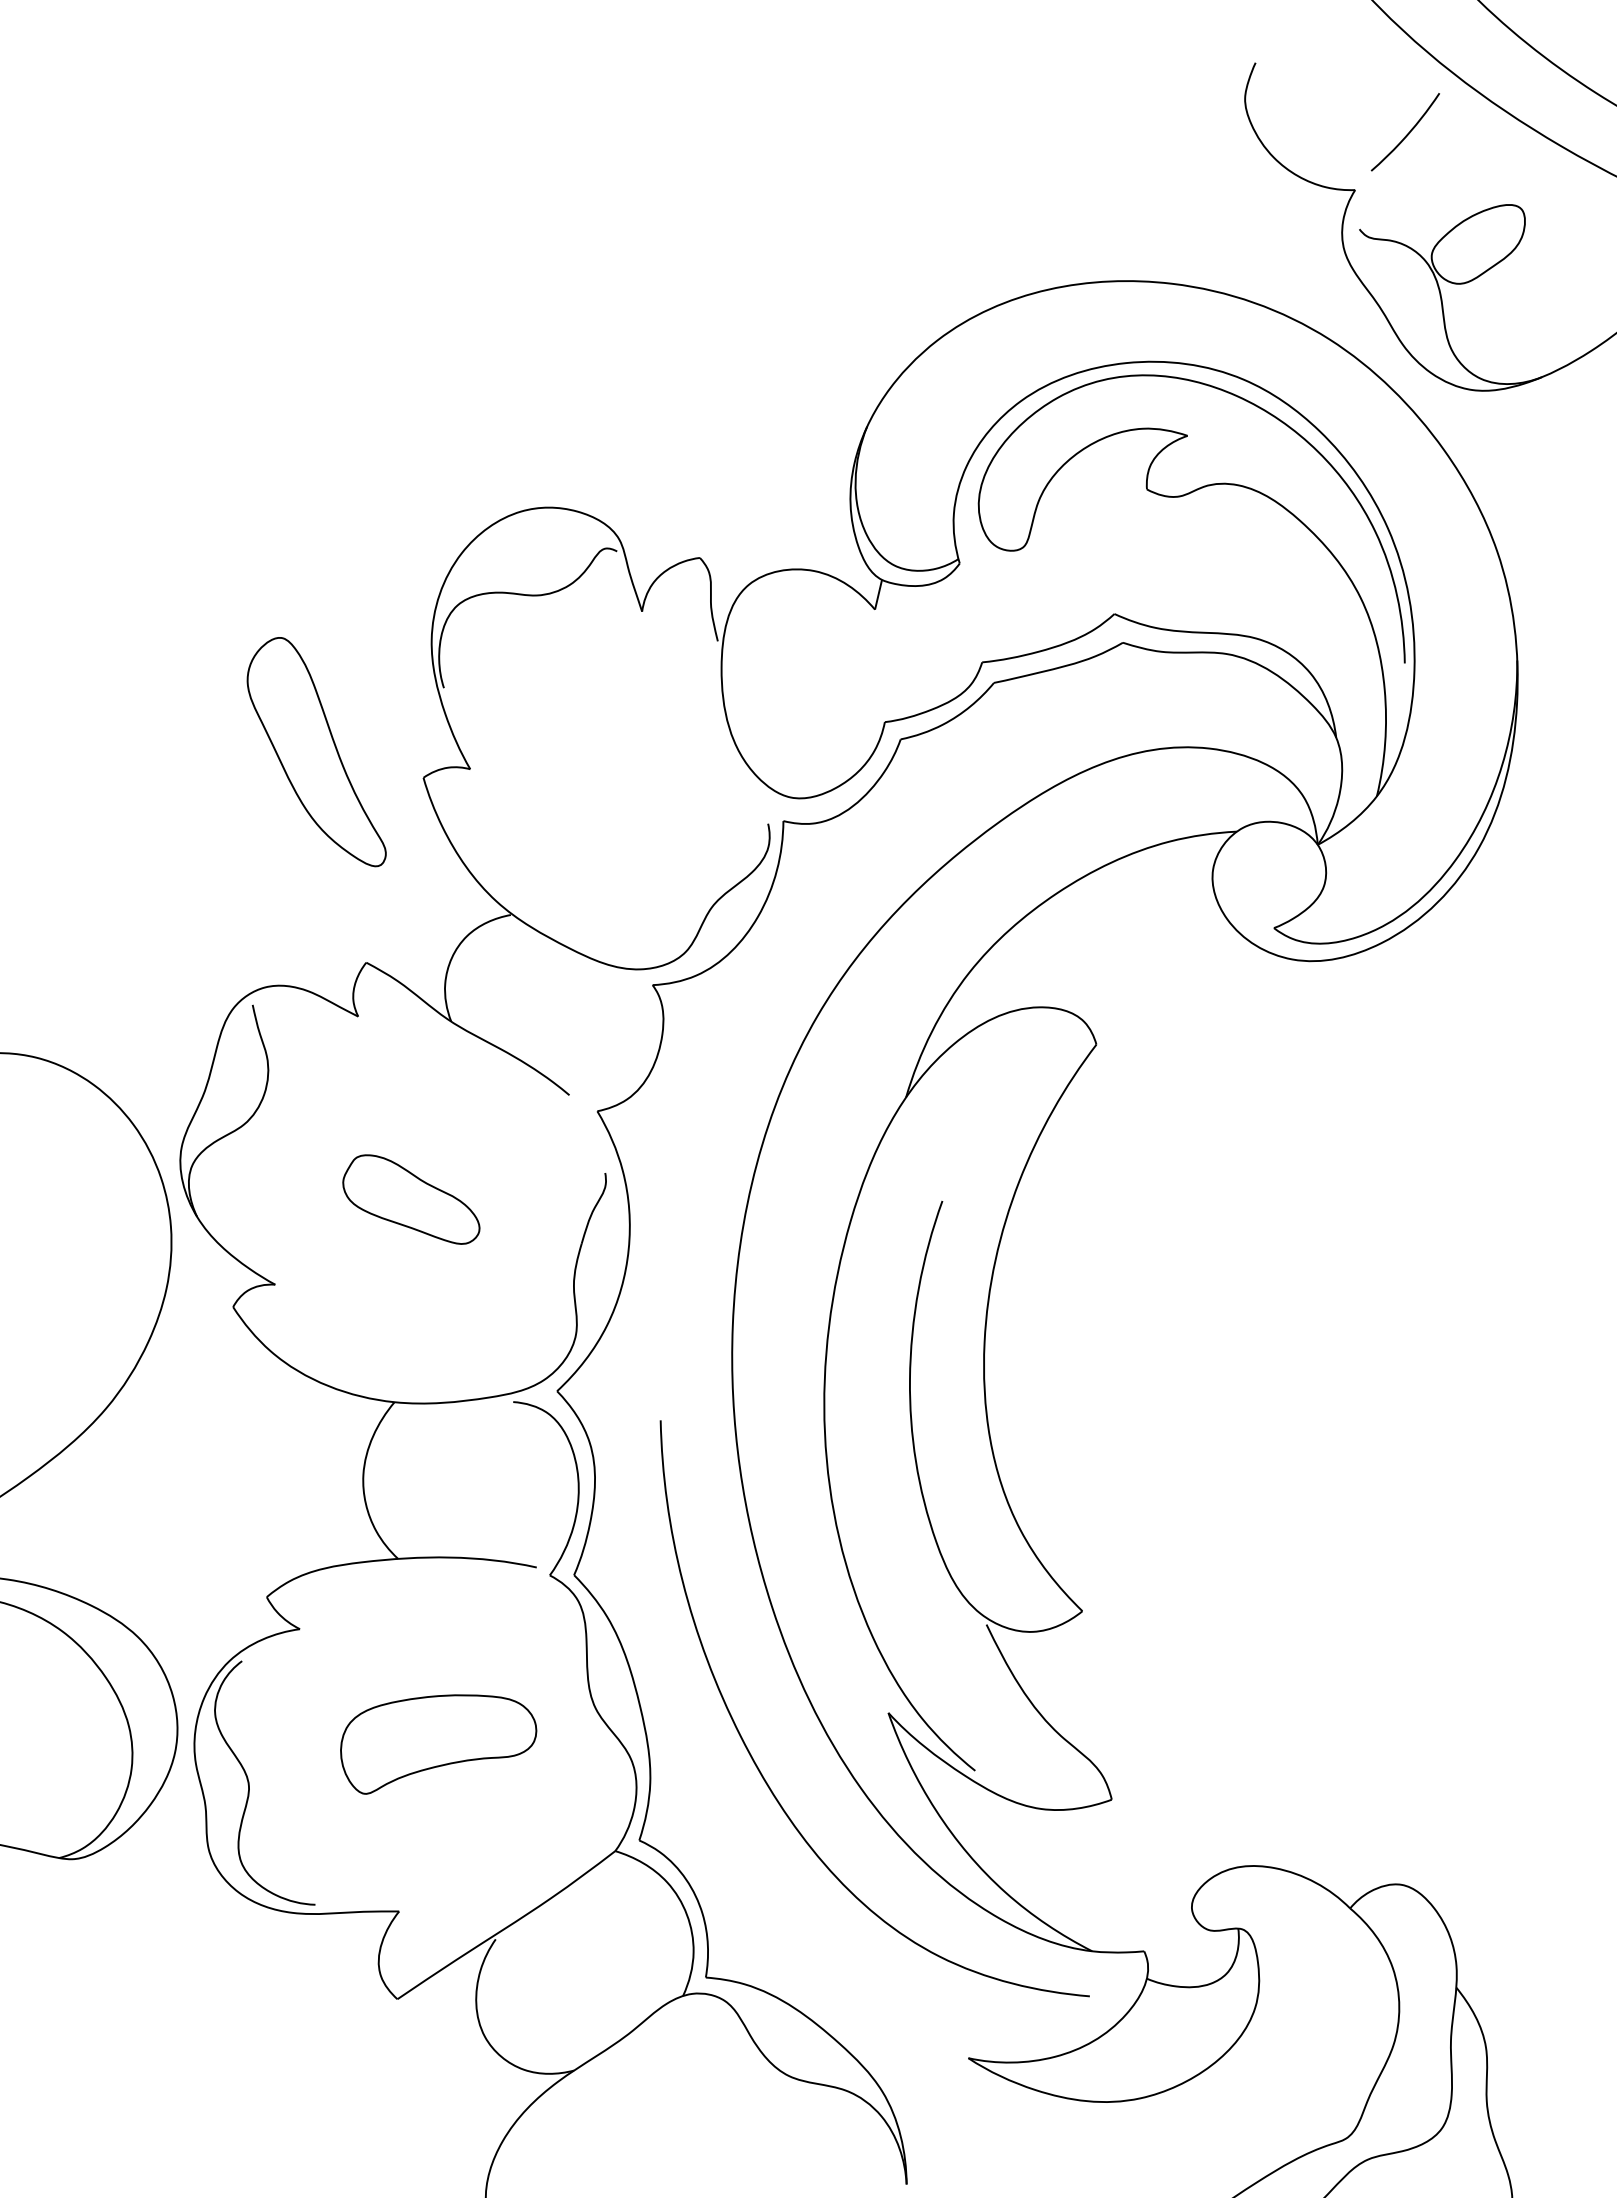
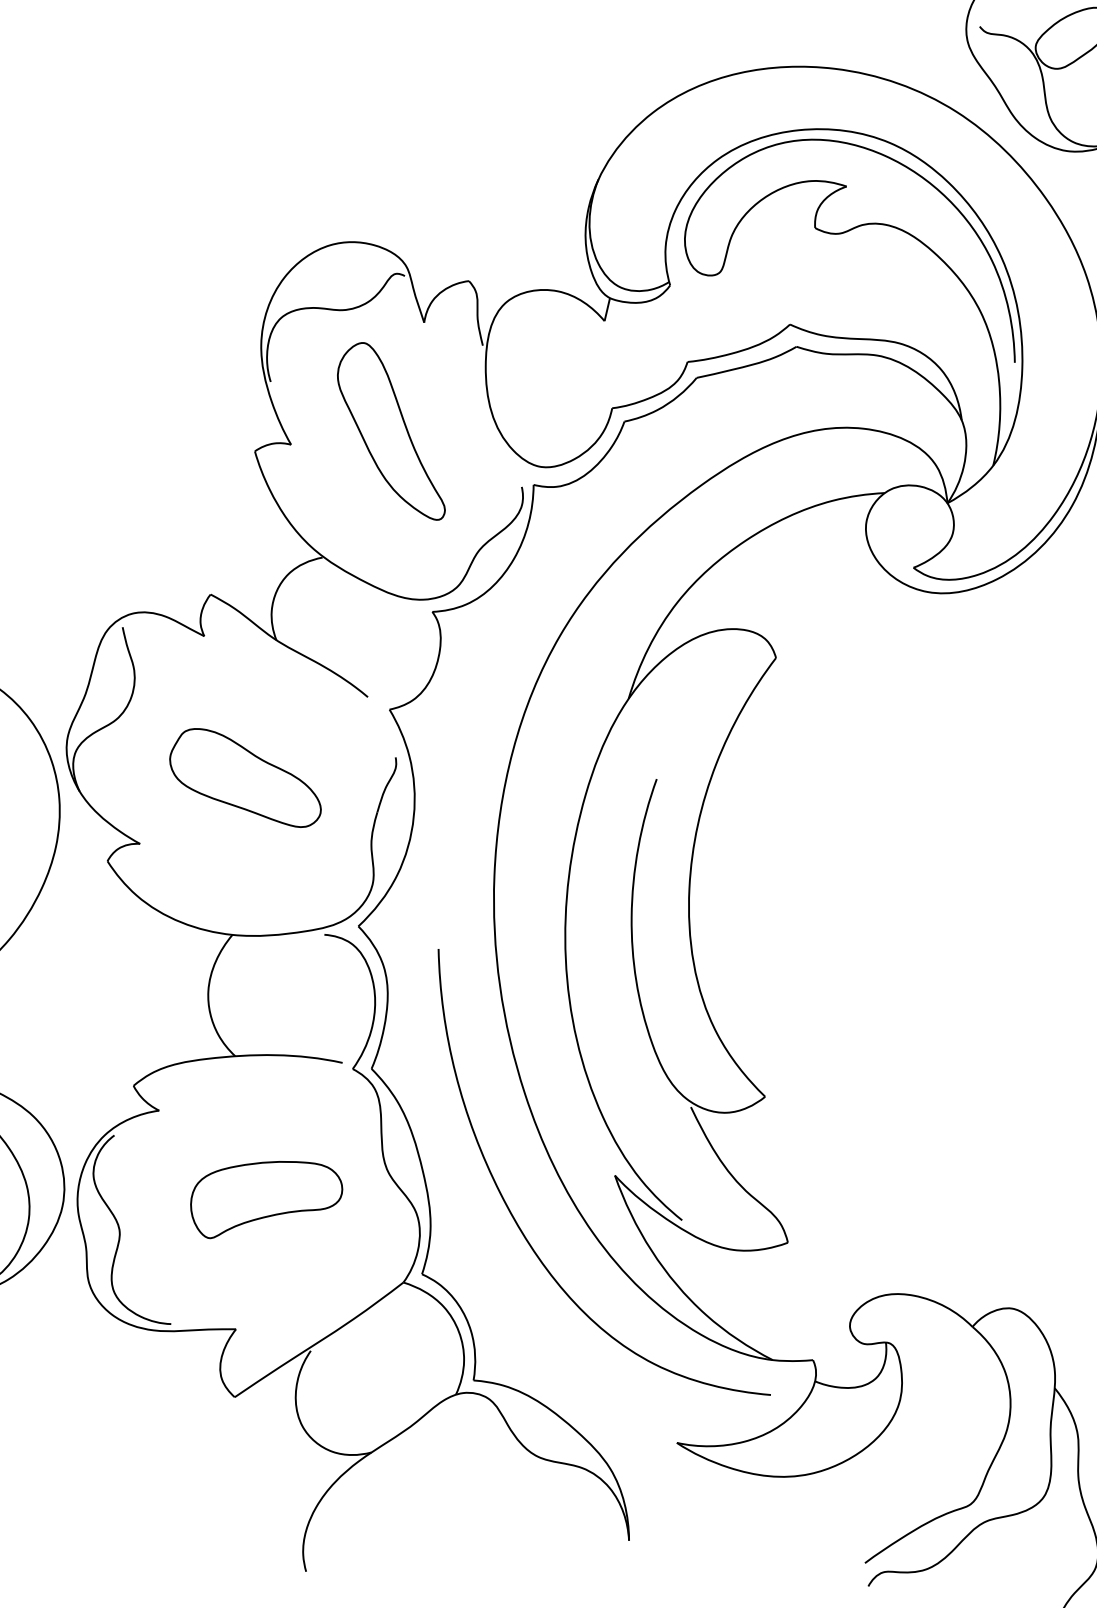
part: (316, 752) -> (391, 431), moved
part: (411, 1199) -> (245, 777), size x1.43

